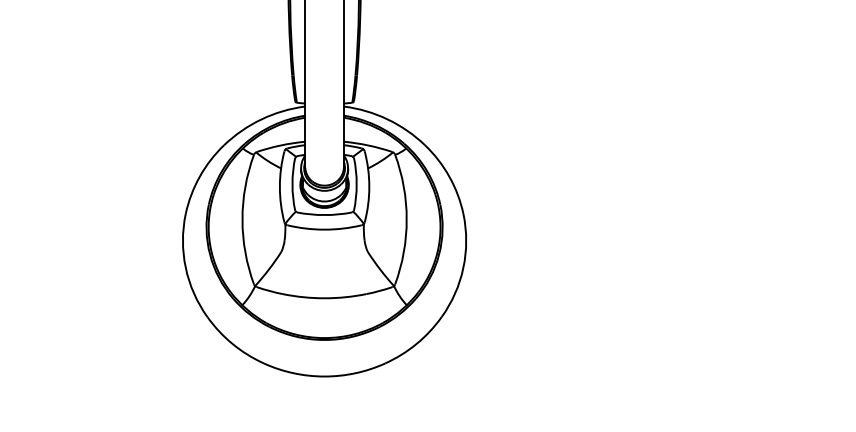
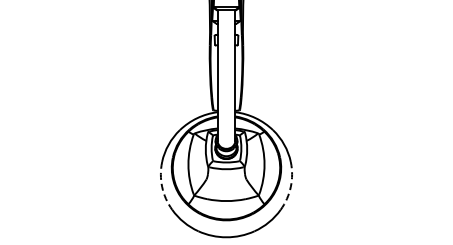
arc: (186, 266) -> (162, 186), solid -> dashed
arc: (462, 266) -> (290, 186), solid -> dashed

